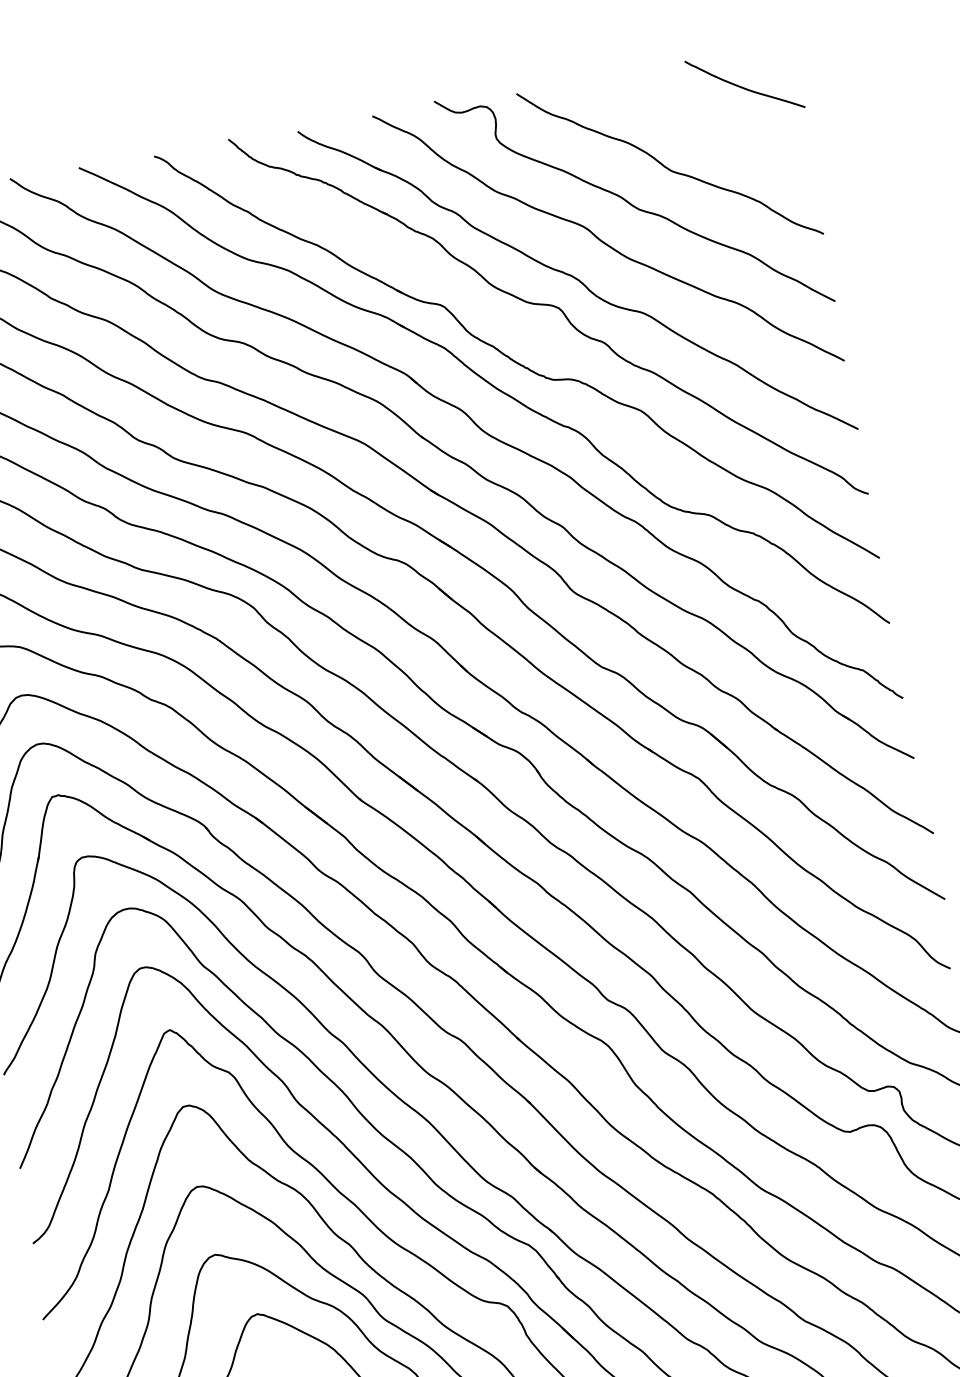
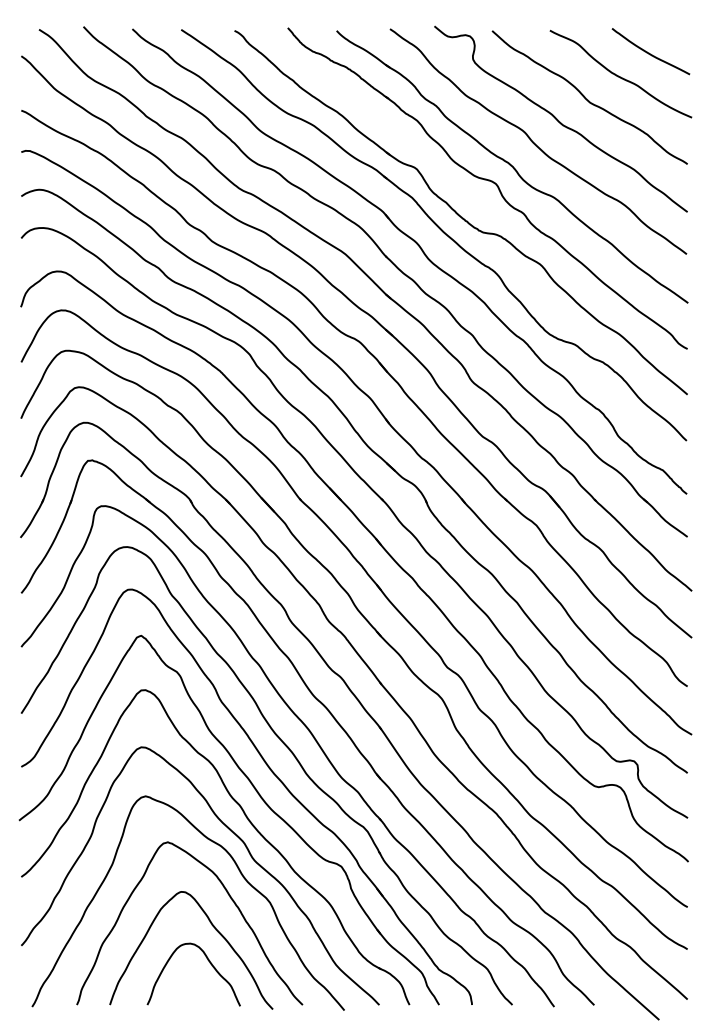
curve: (708, 126) -> (620, 76), added

